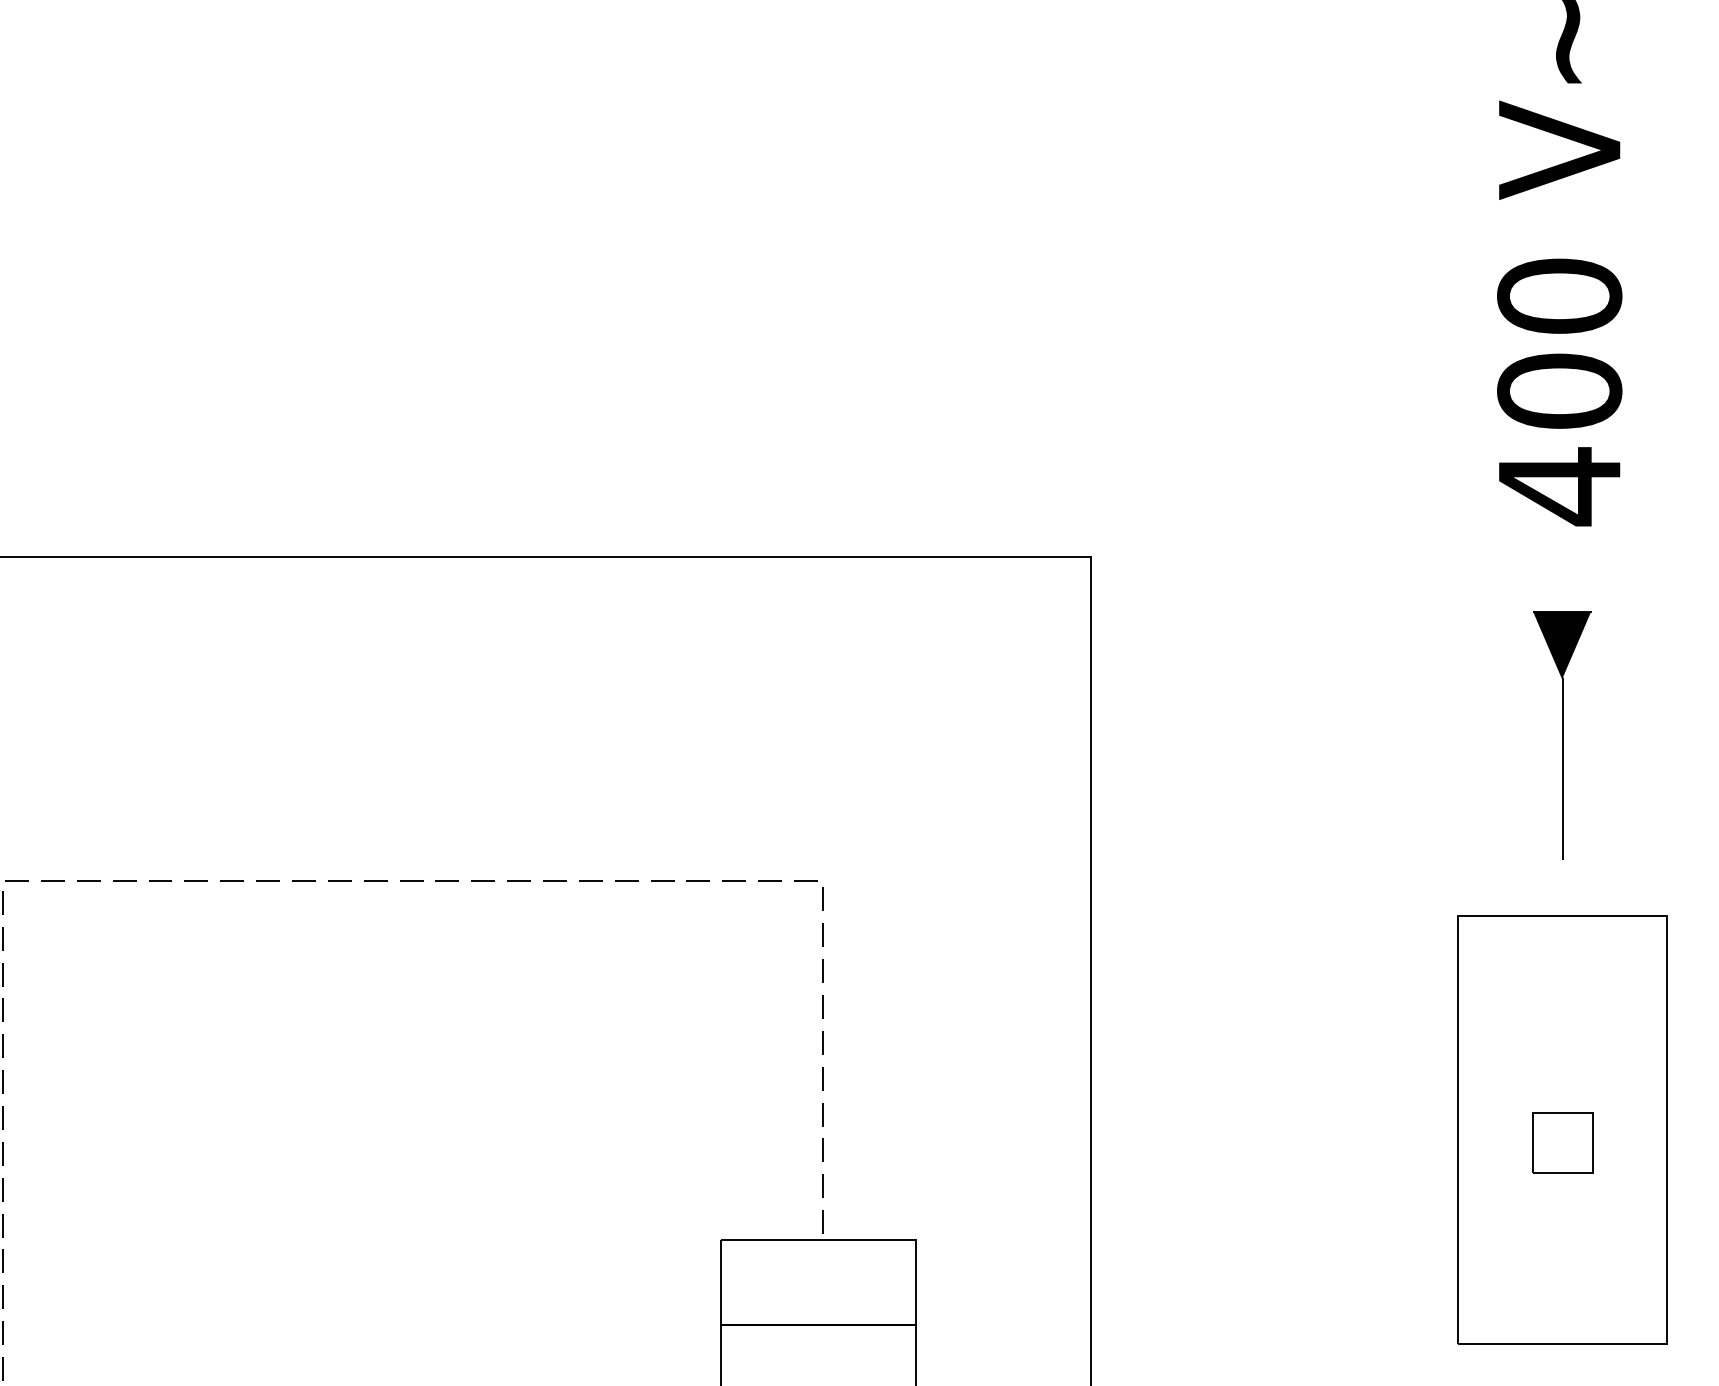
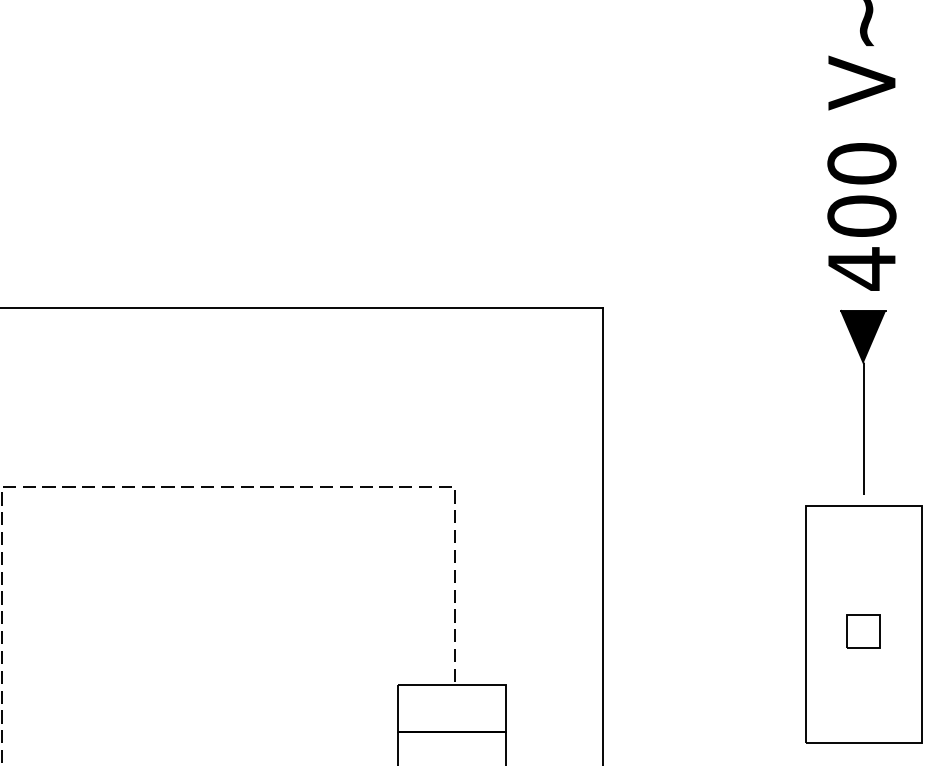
part: (1562, 726) -> (863, 401), size x1.43

